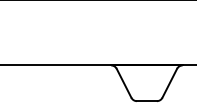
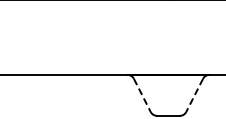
line: (124, 83) -> (142, 95), solid -> dashed
line: (169, 83) -> (194, 95), solid -> dashed

